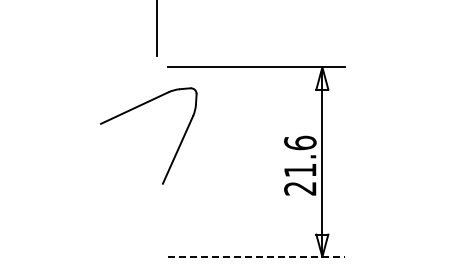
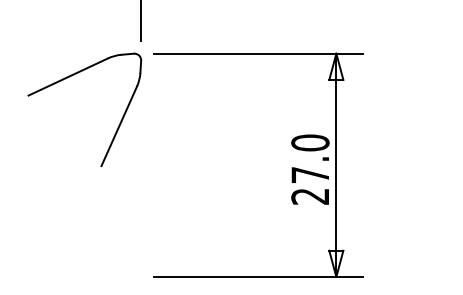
part: (134, 109) -> (68, 78), moved
text: (300, 156) -> (310, 158), 21.6 -> 27.0
line: (256, 256) -> (258, 276), dashed -> solid

